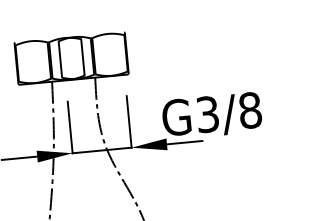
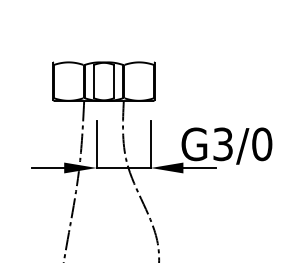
text: (250, 109) -> (262, 143), G3/8 -> G3/0

